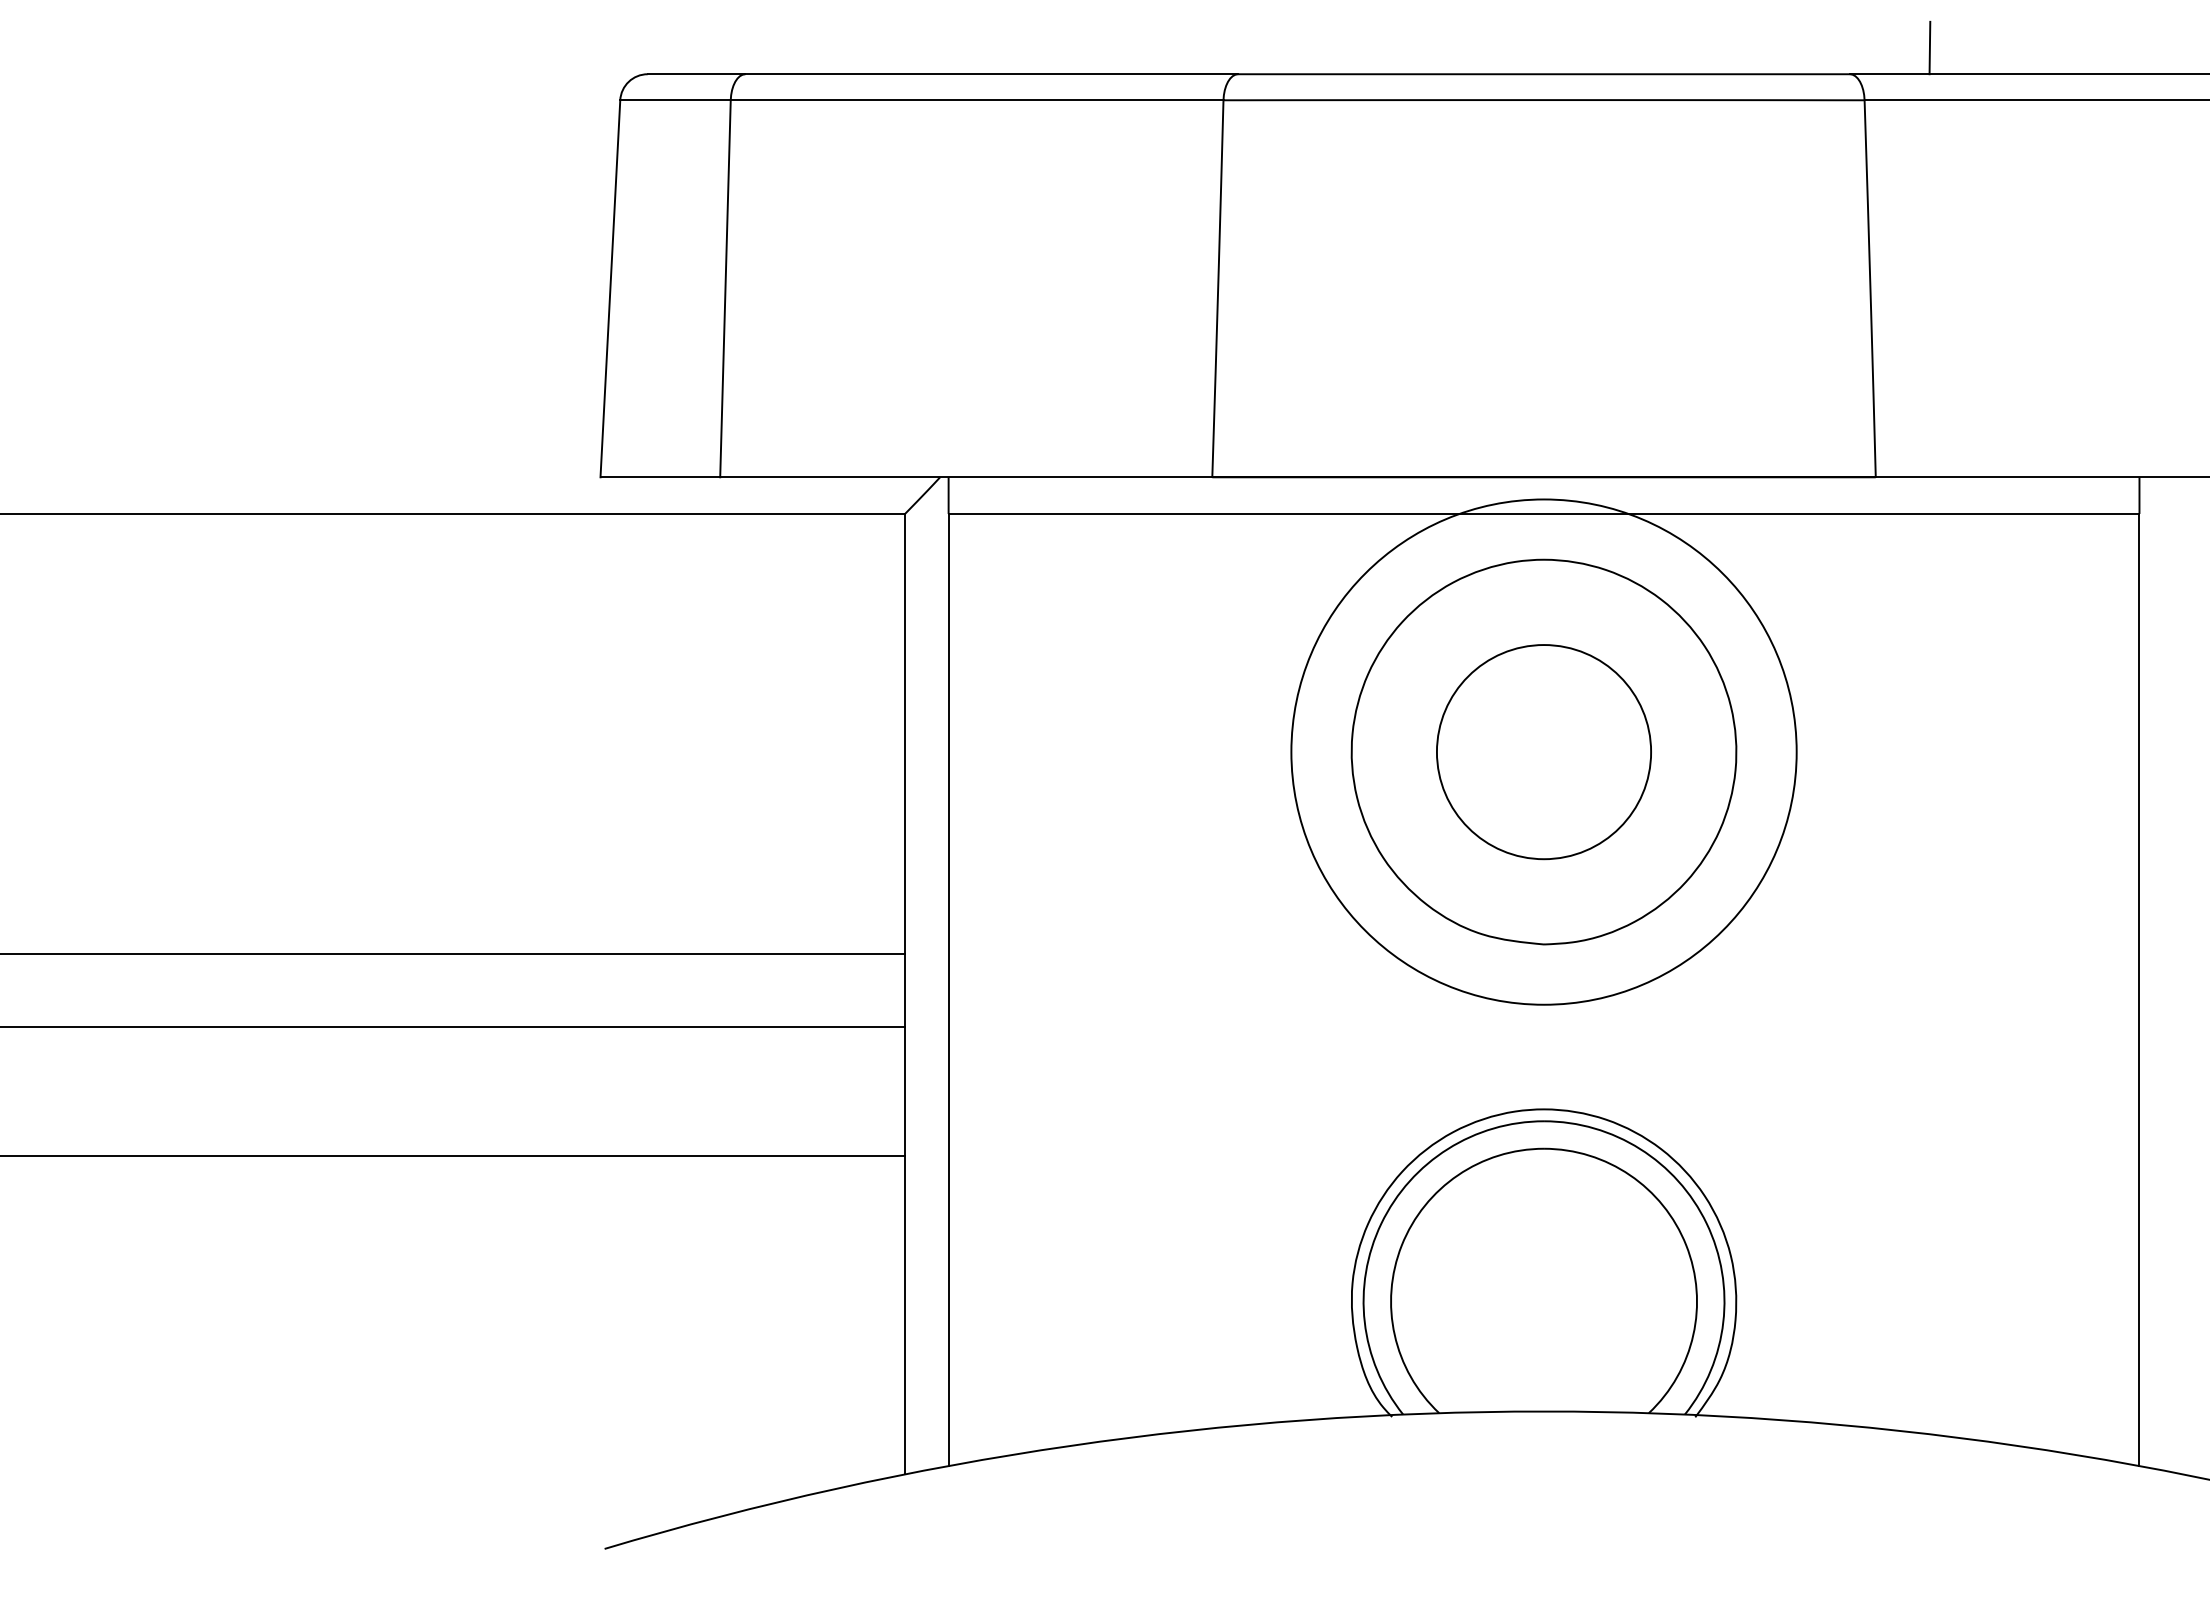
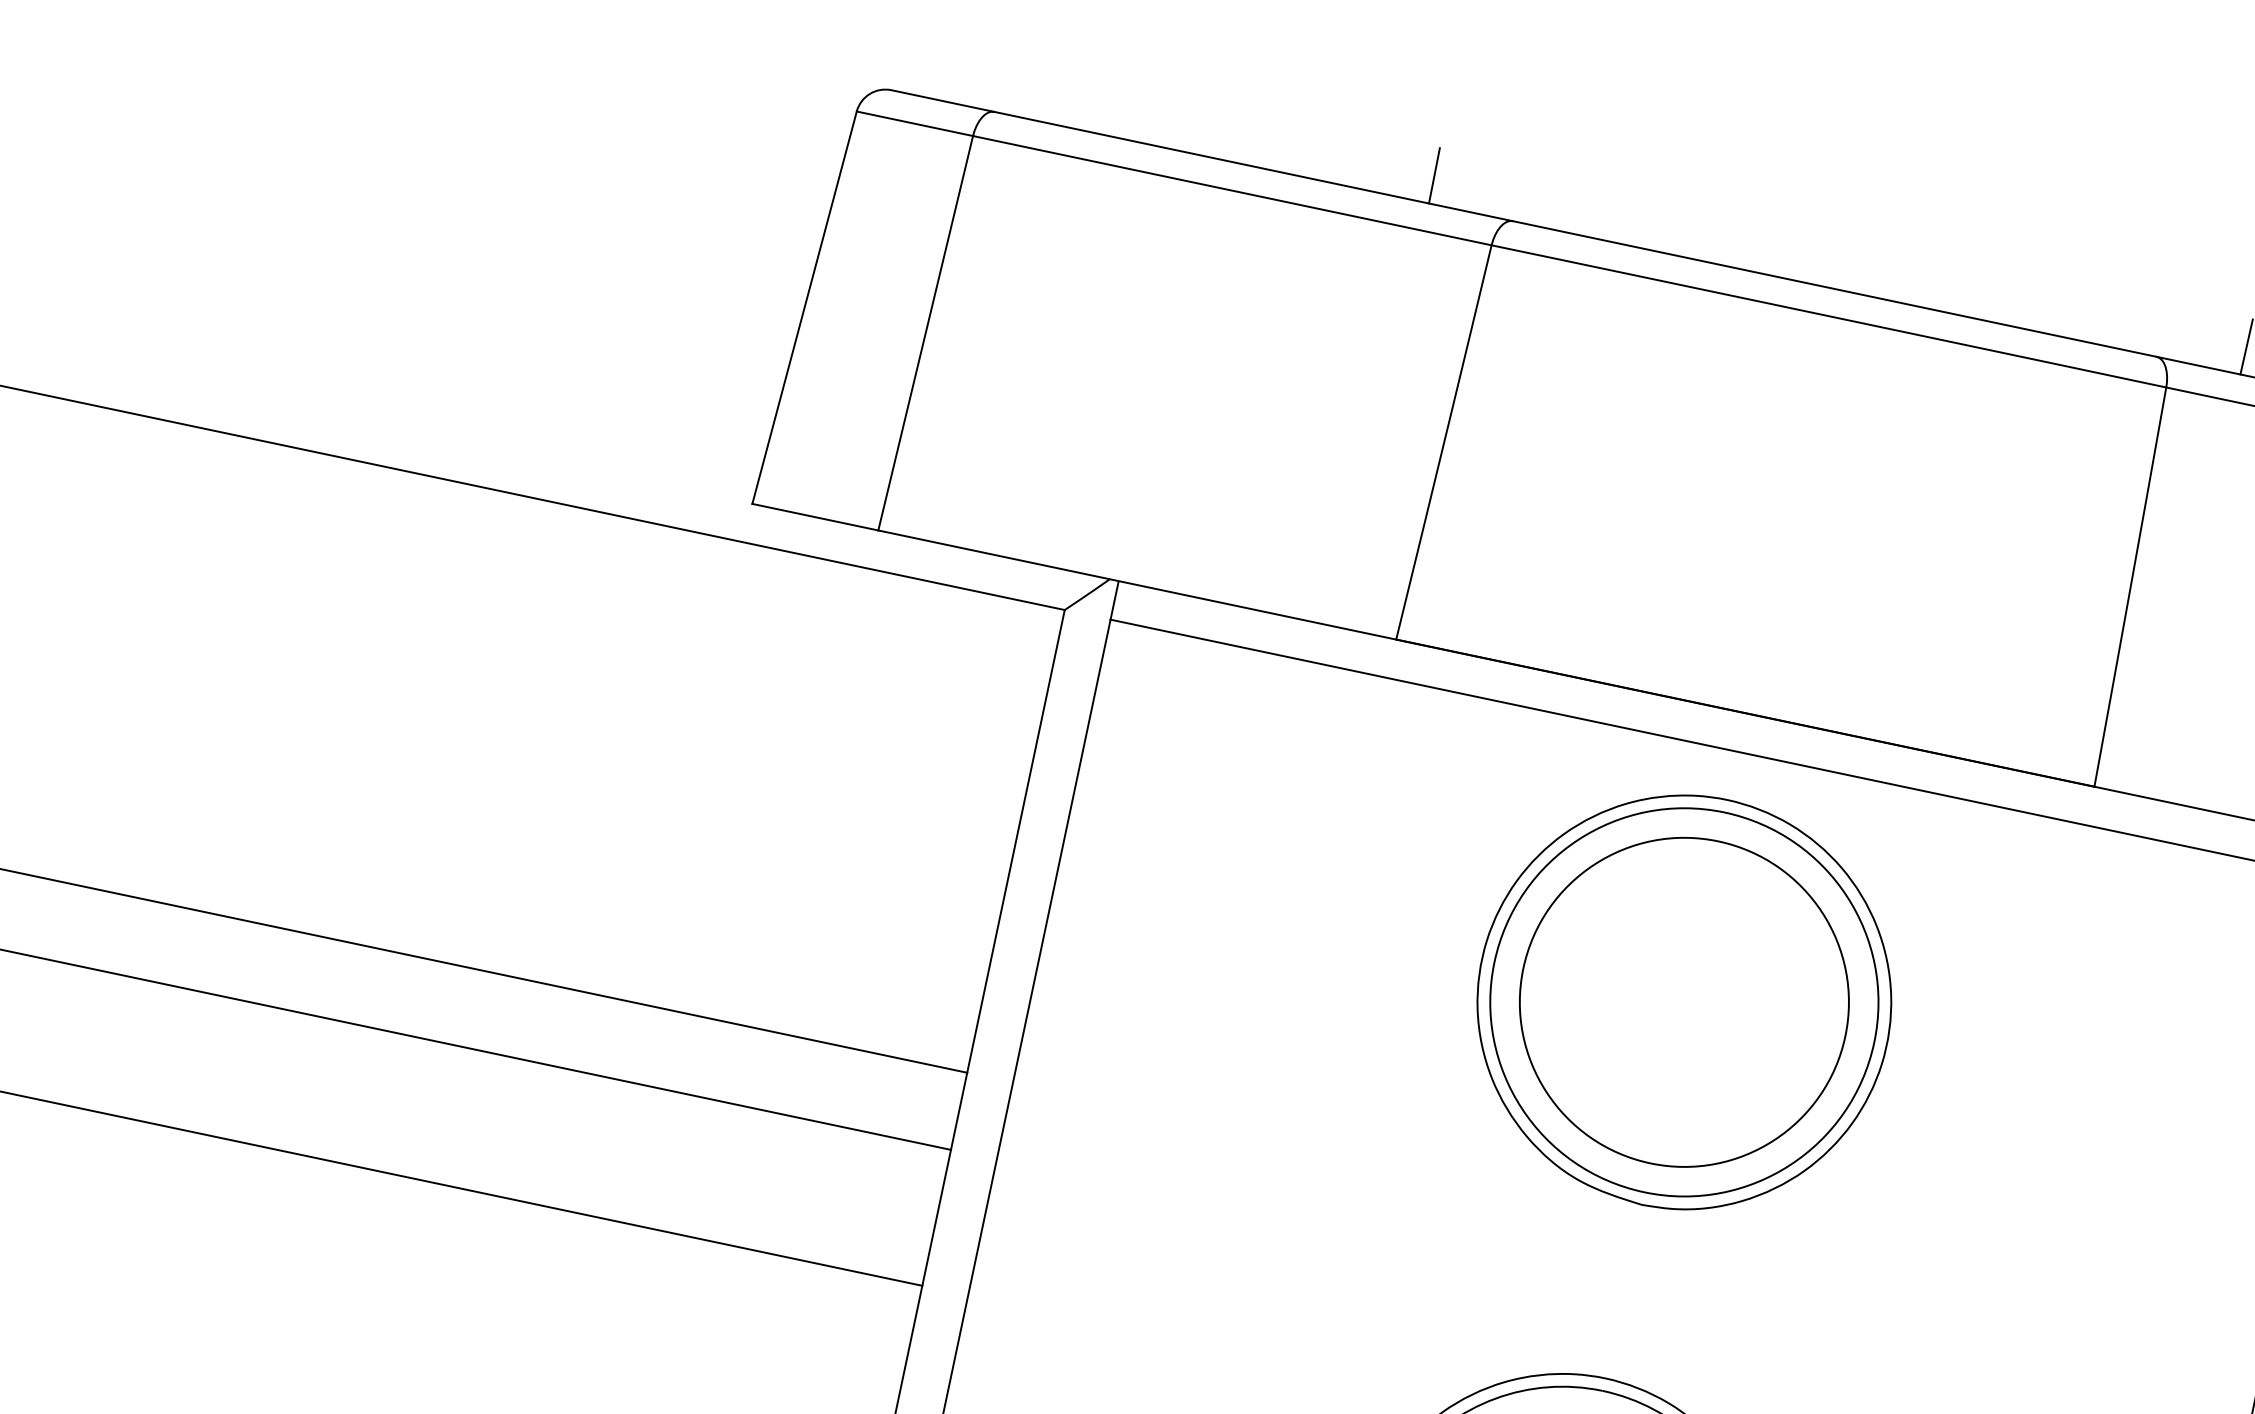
line: (1157, 47) -> (1433, 175), added
circle: (1543, 751) -> (1683, 1001), size x0.71
circle: (1544, 752) -> (1684, 1002), size x1.43

